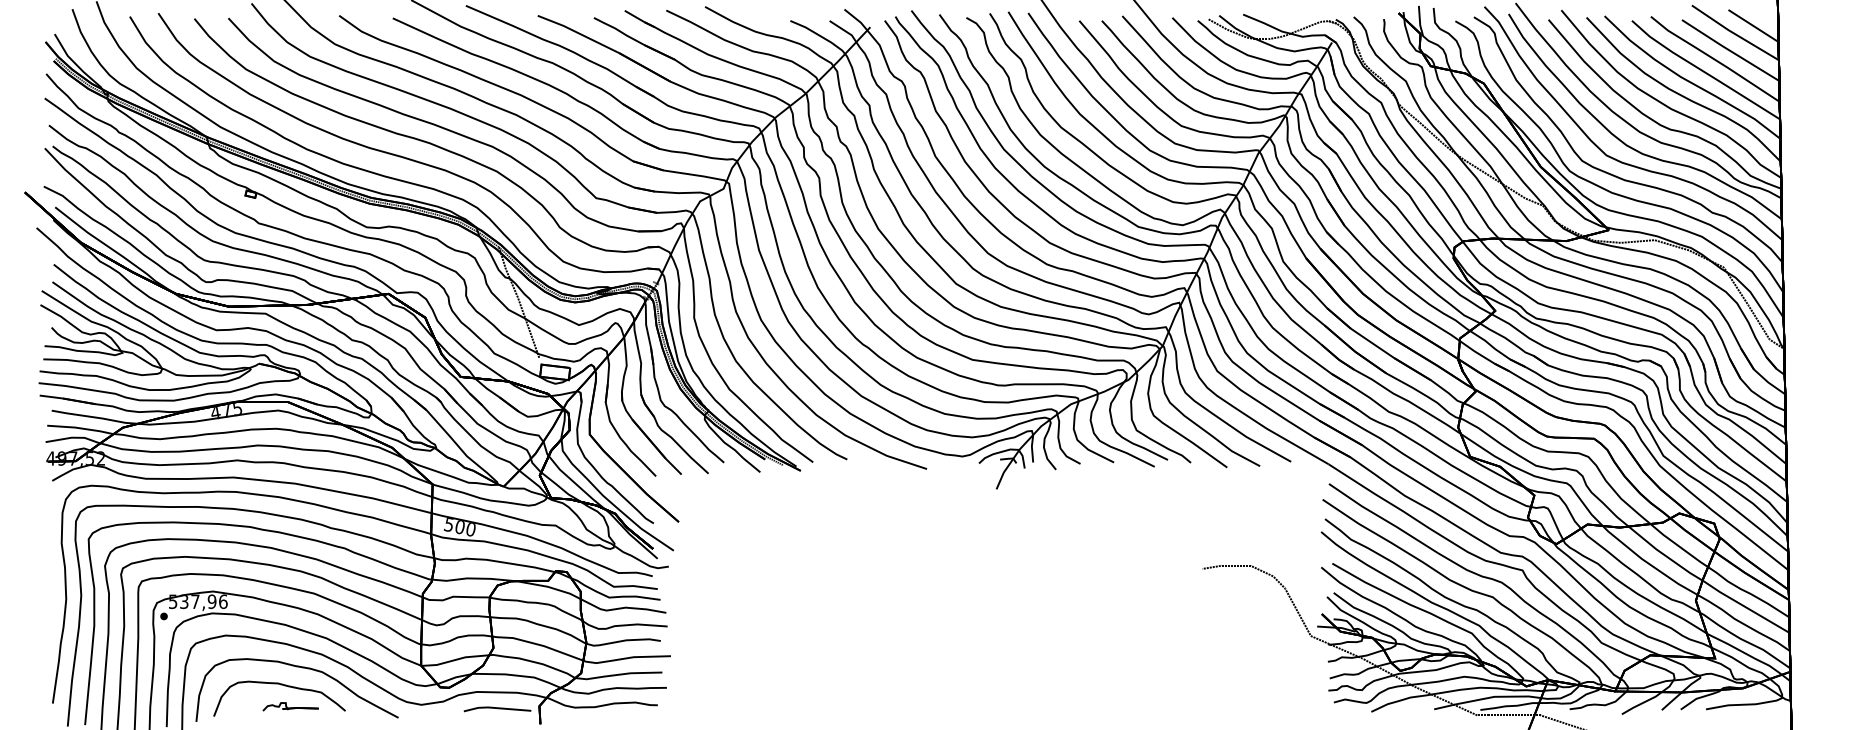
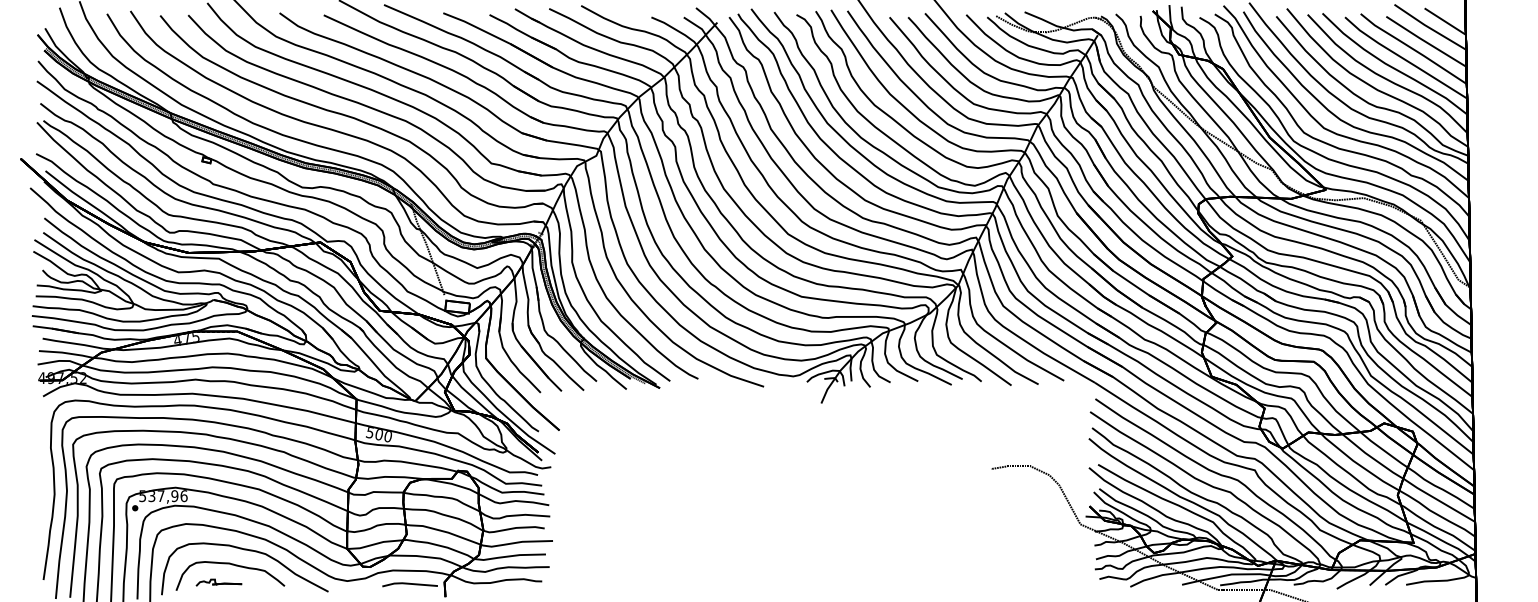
part: (290, 706) -> (218, 582), moved

